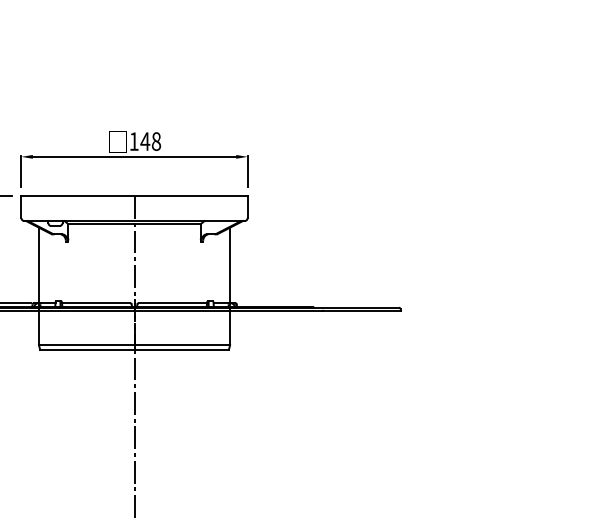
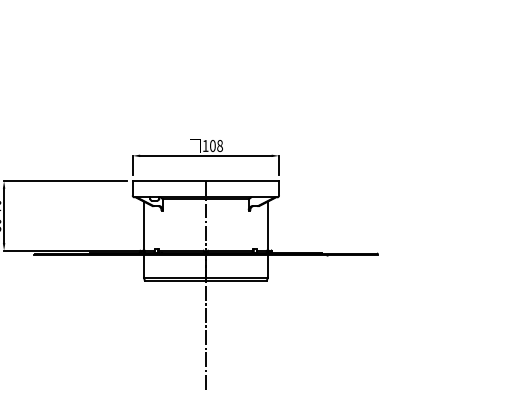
text: (144, 140) -> (212, 145), 148 -> 108

